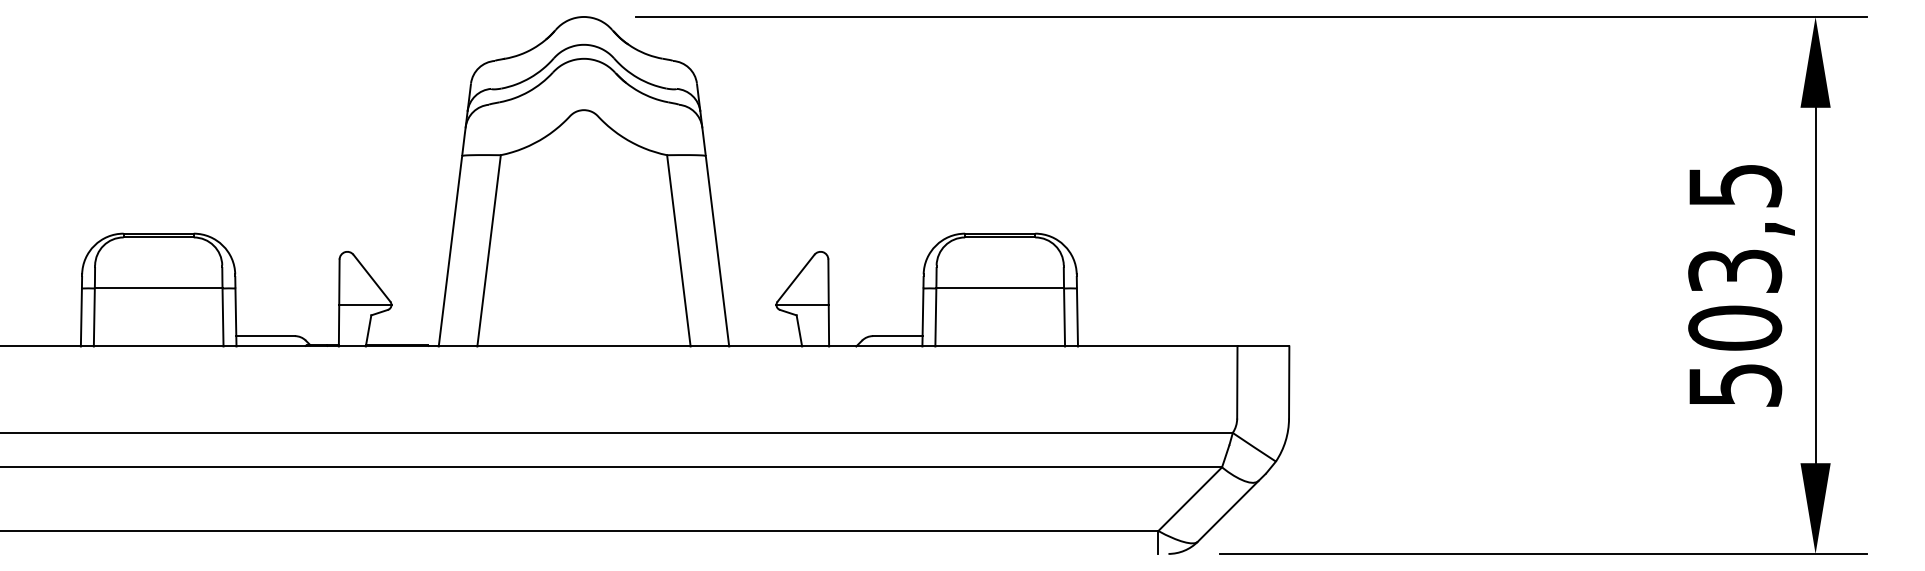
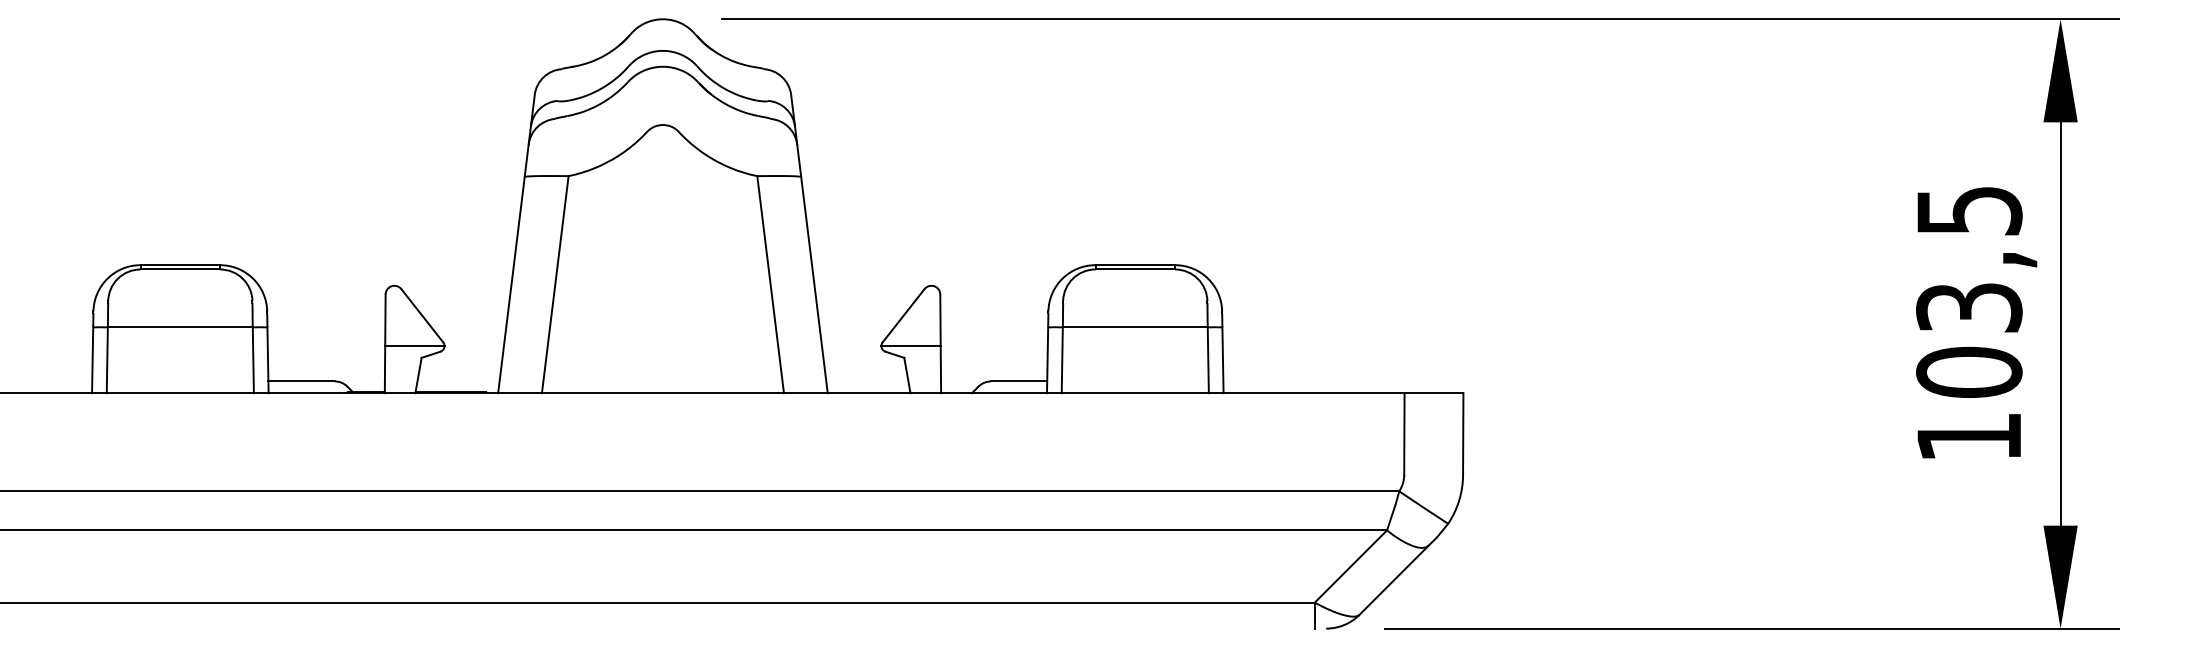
text: (1735, 385) -> (1969, 437), 503,5 -> 103,5

